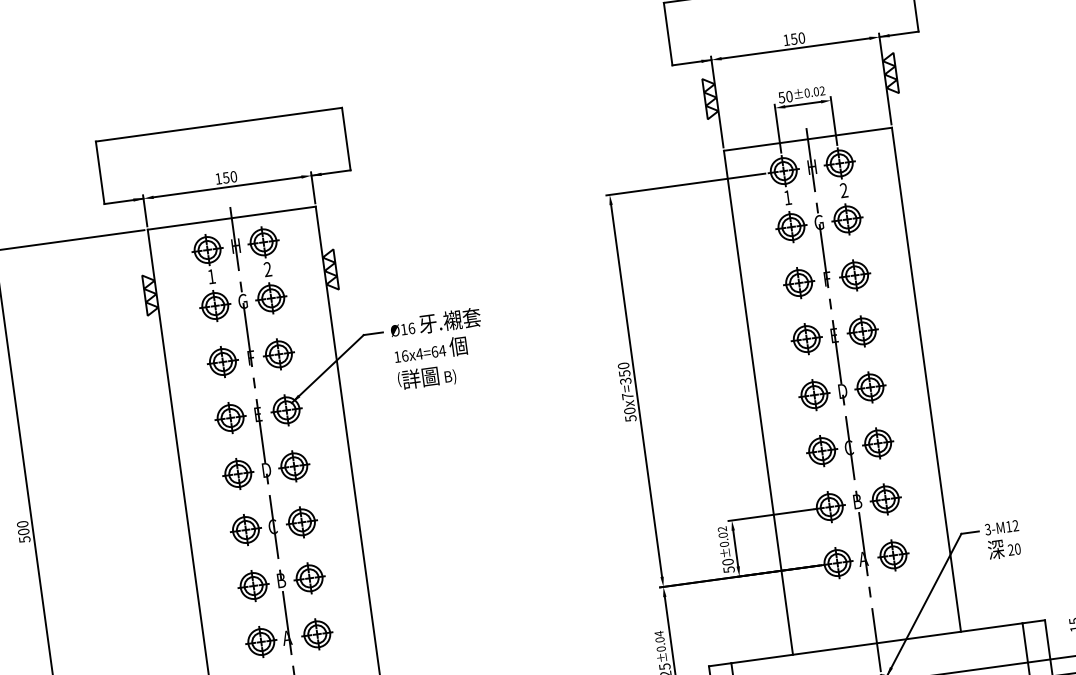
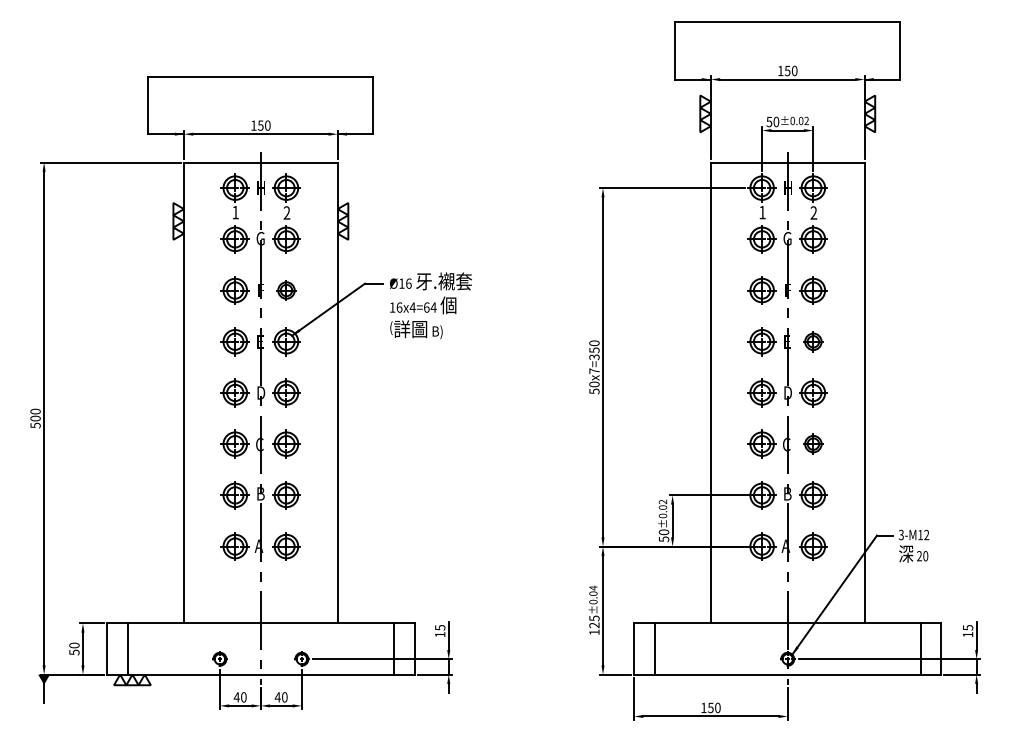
part: (862, 331) -> (813, 341), size x0.7
part: (278, 354) -> (286, 290), size x0.7
part: (878, 442) -> (813, 443), size x0.7

